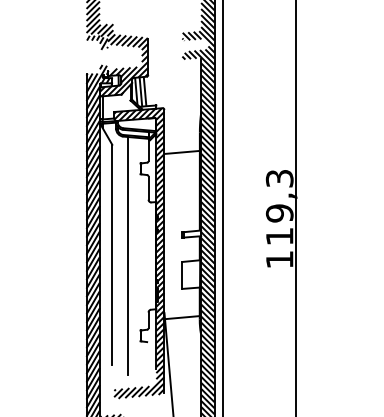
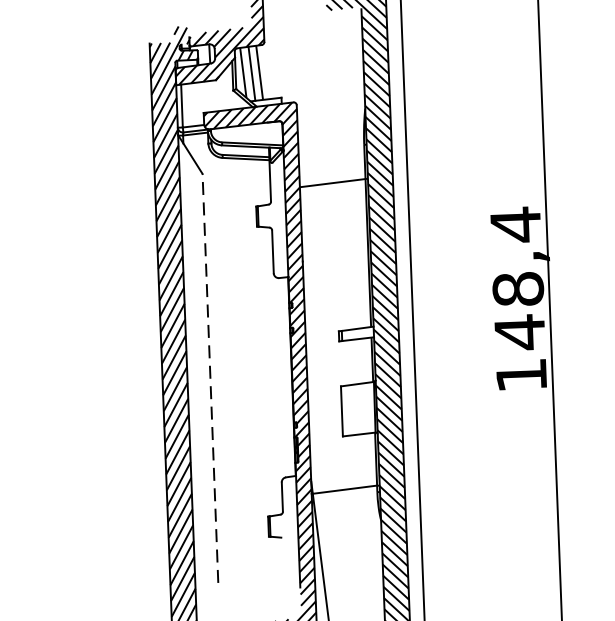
text: (279, 207) -> (517, 278), 119,3 -> 148,4
line: (112, 254) -> (210, 377), solid -> dashed
line: (128, 255) -> (240, 378), removed

